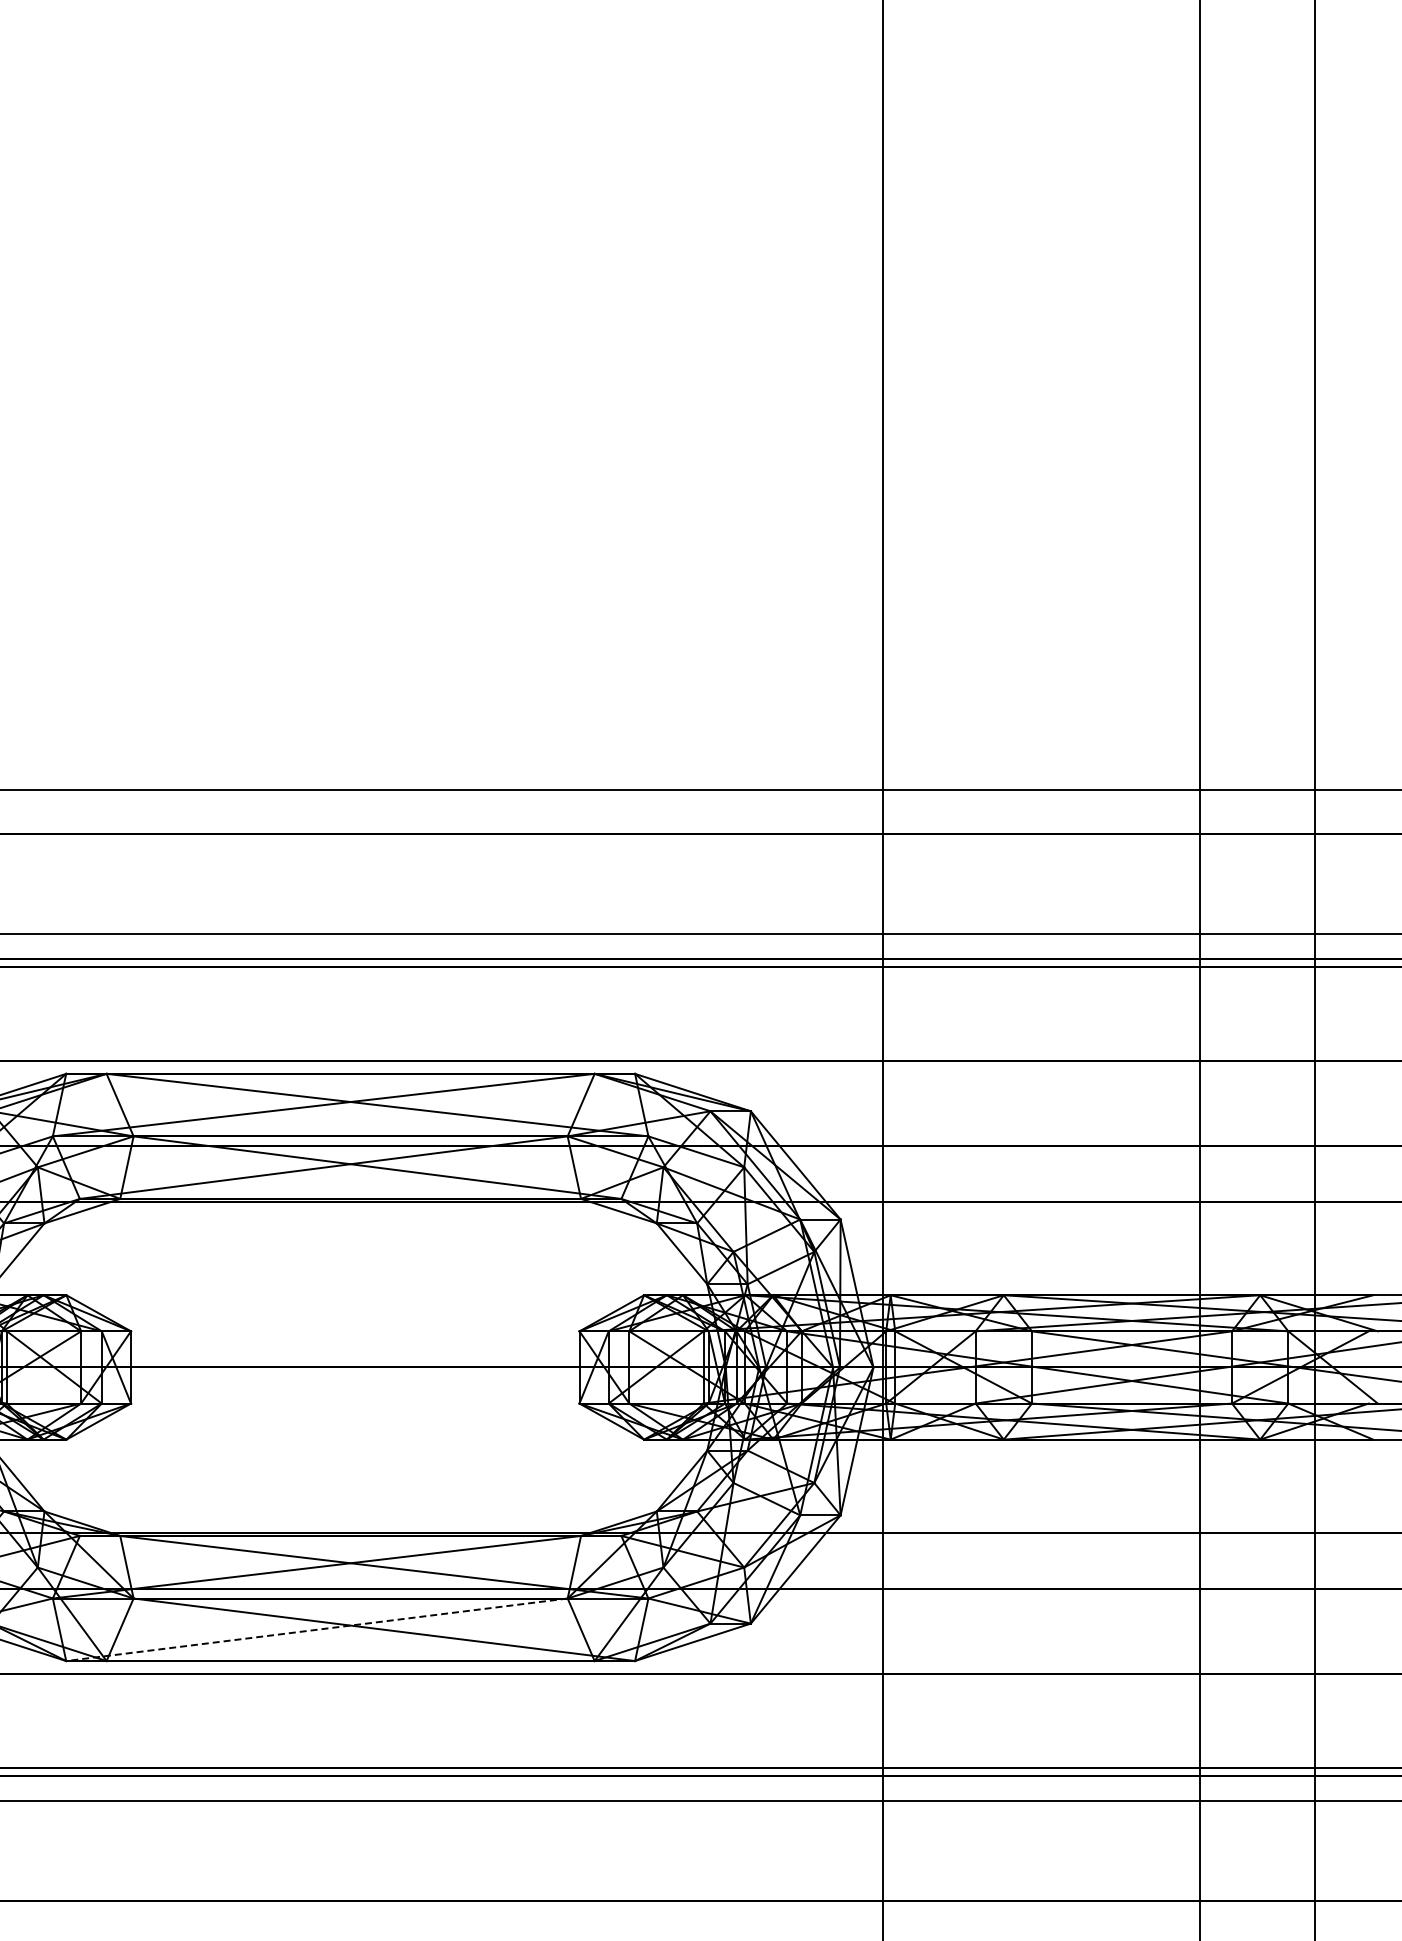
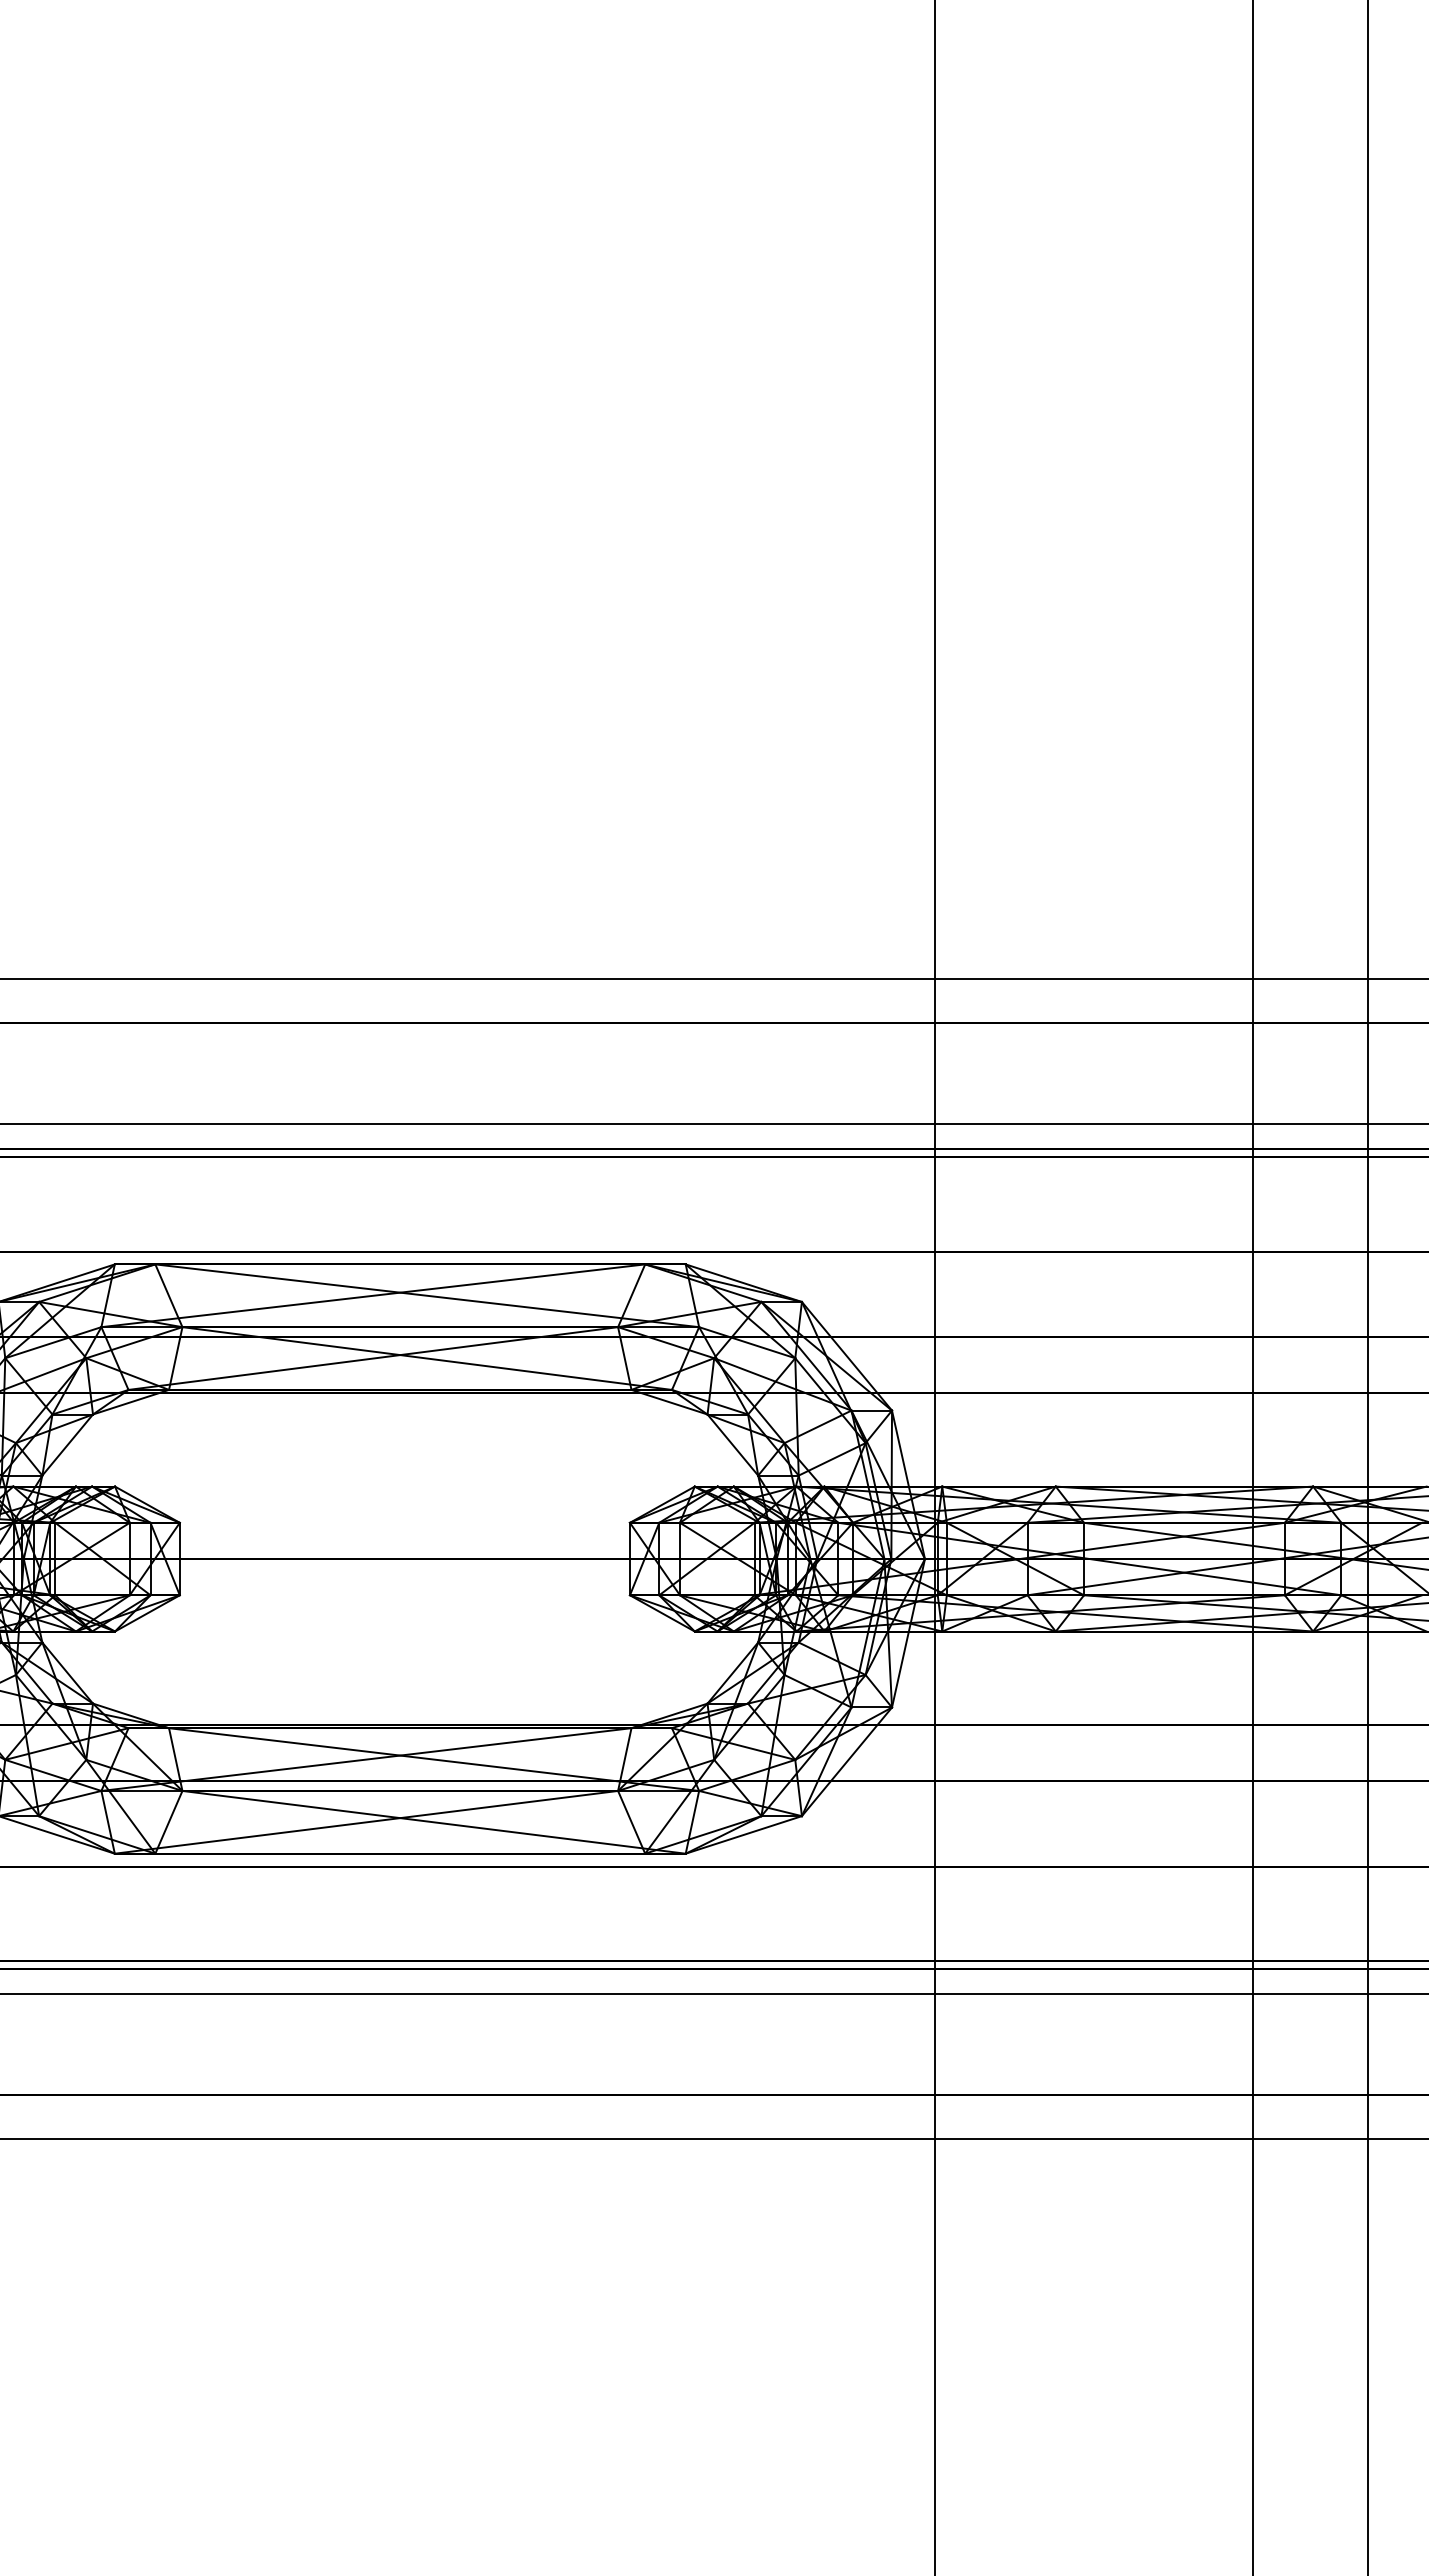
line: (316, 1629) -> (366, 1822), dashed -> solid

